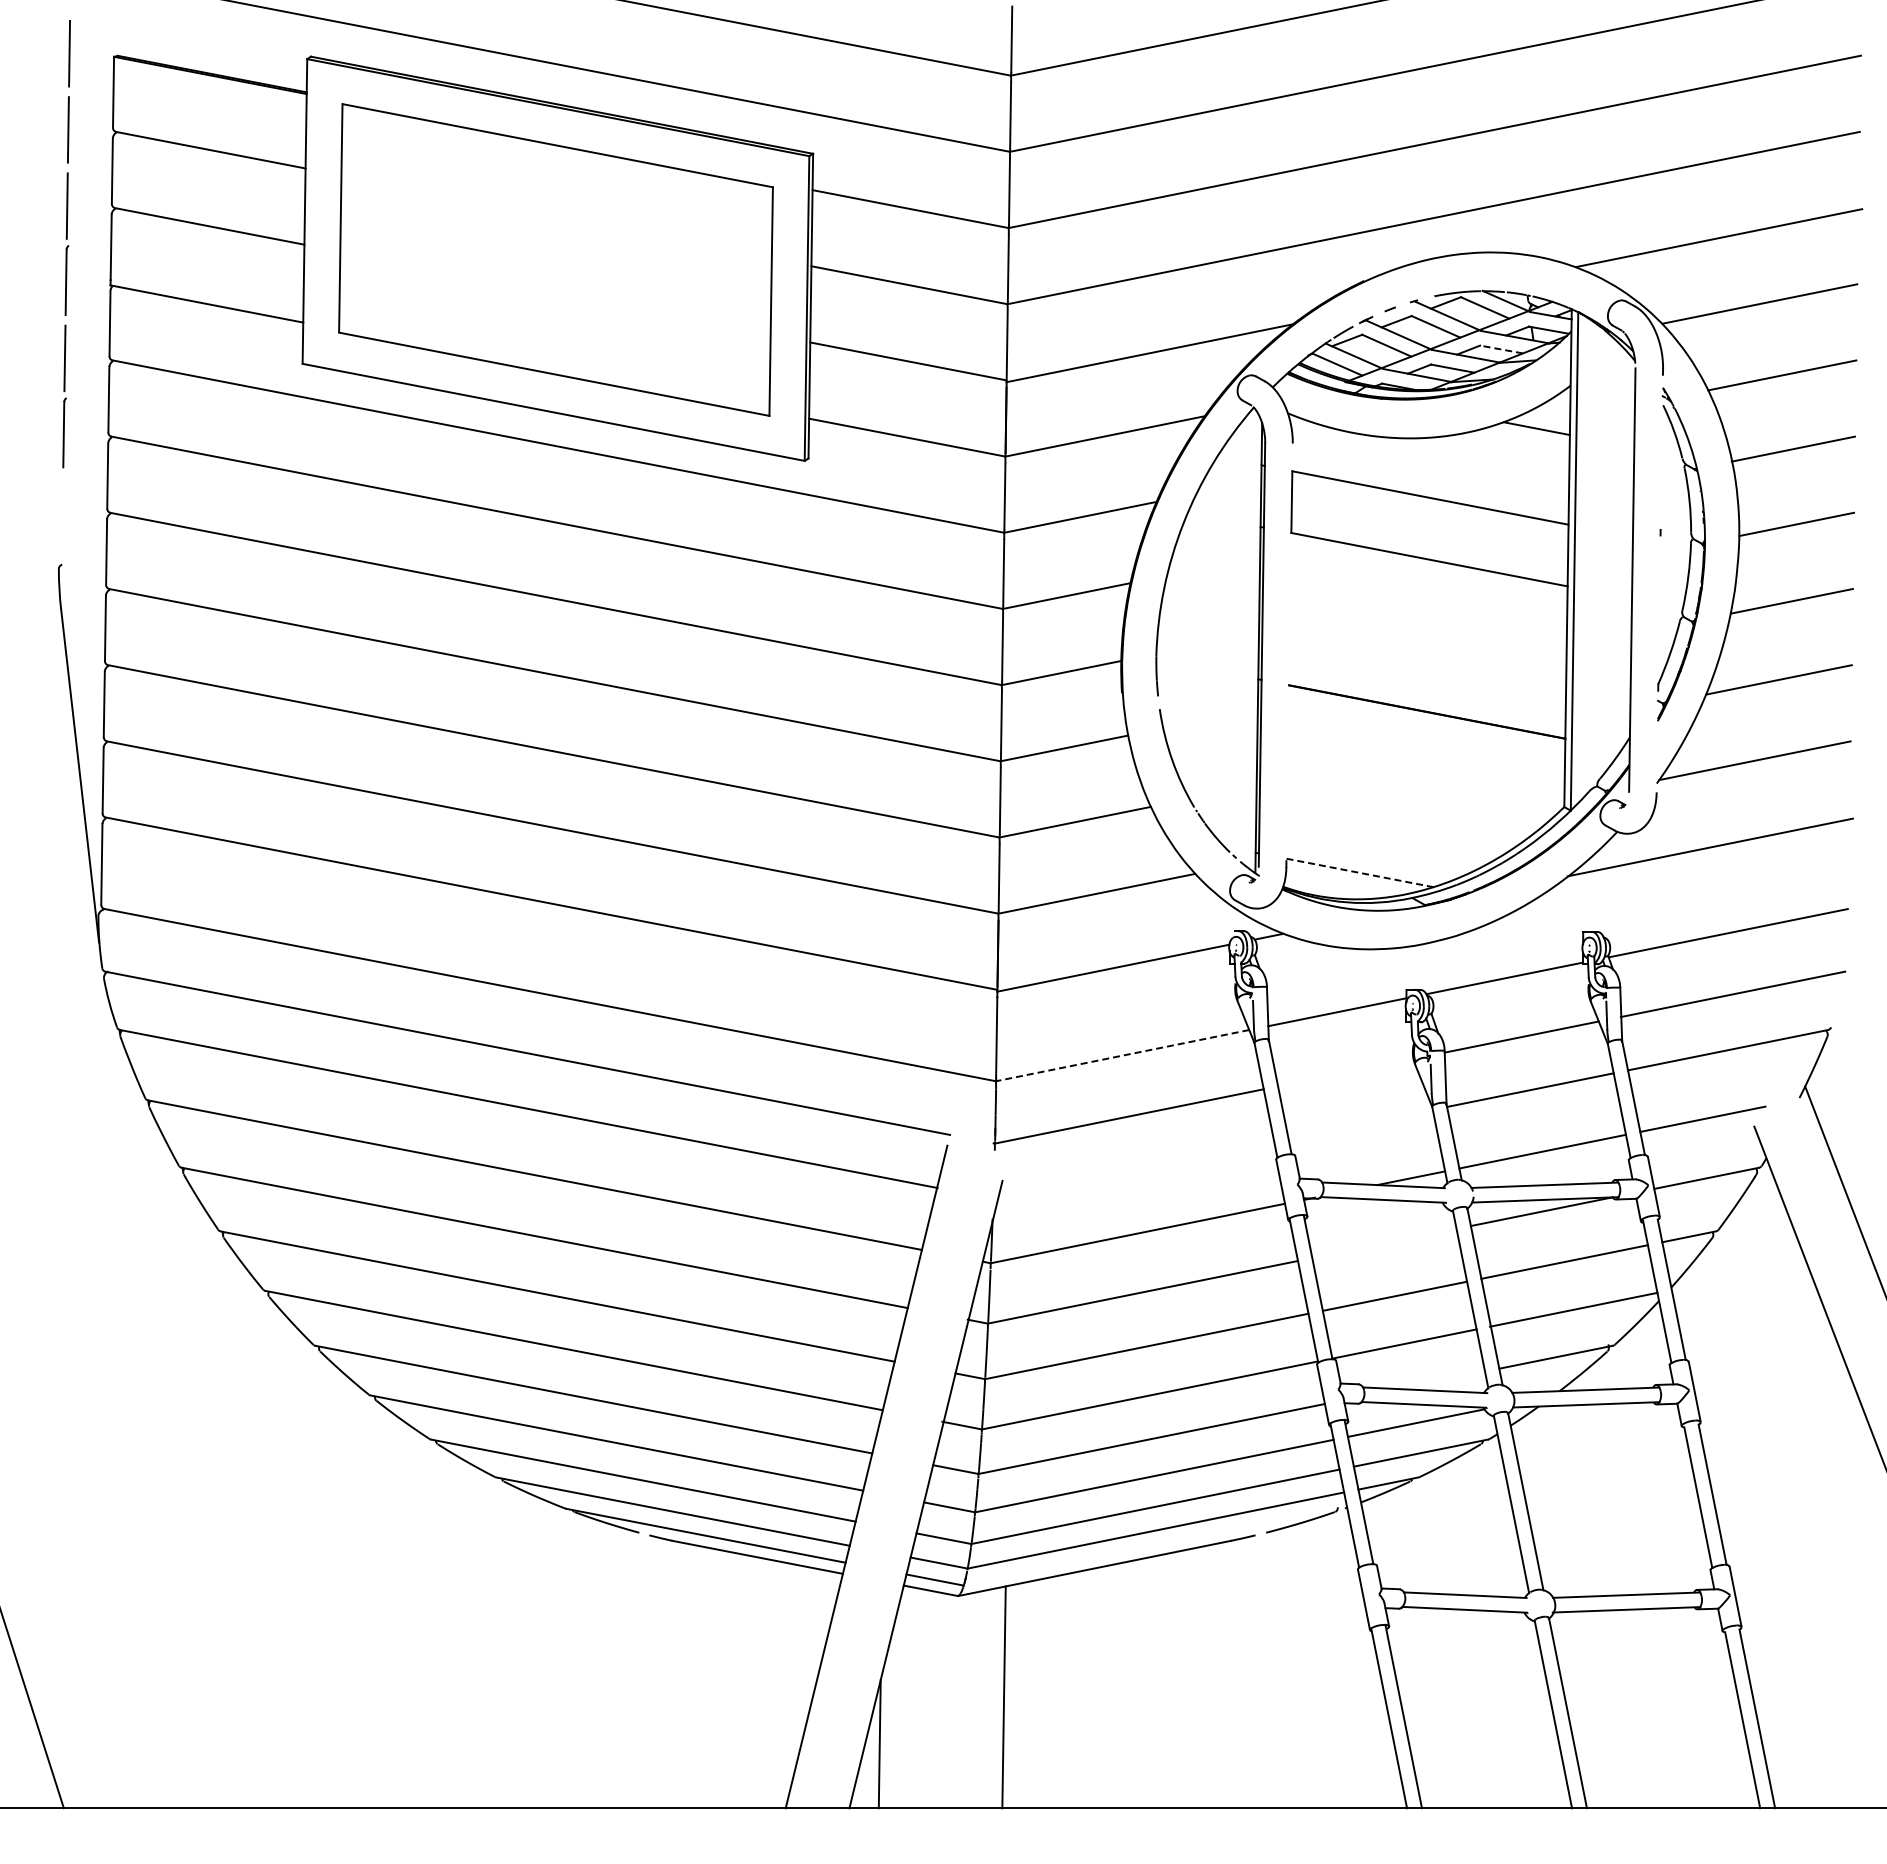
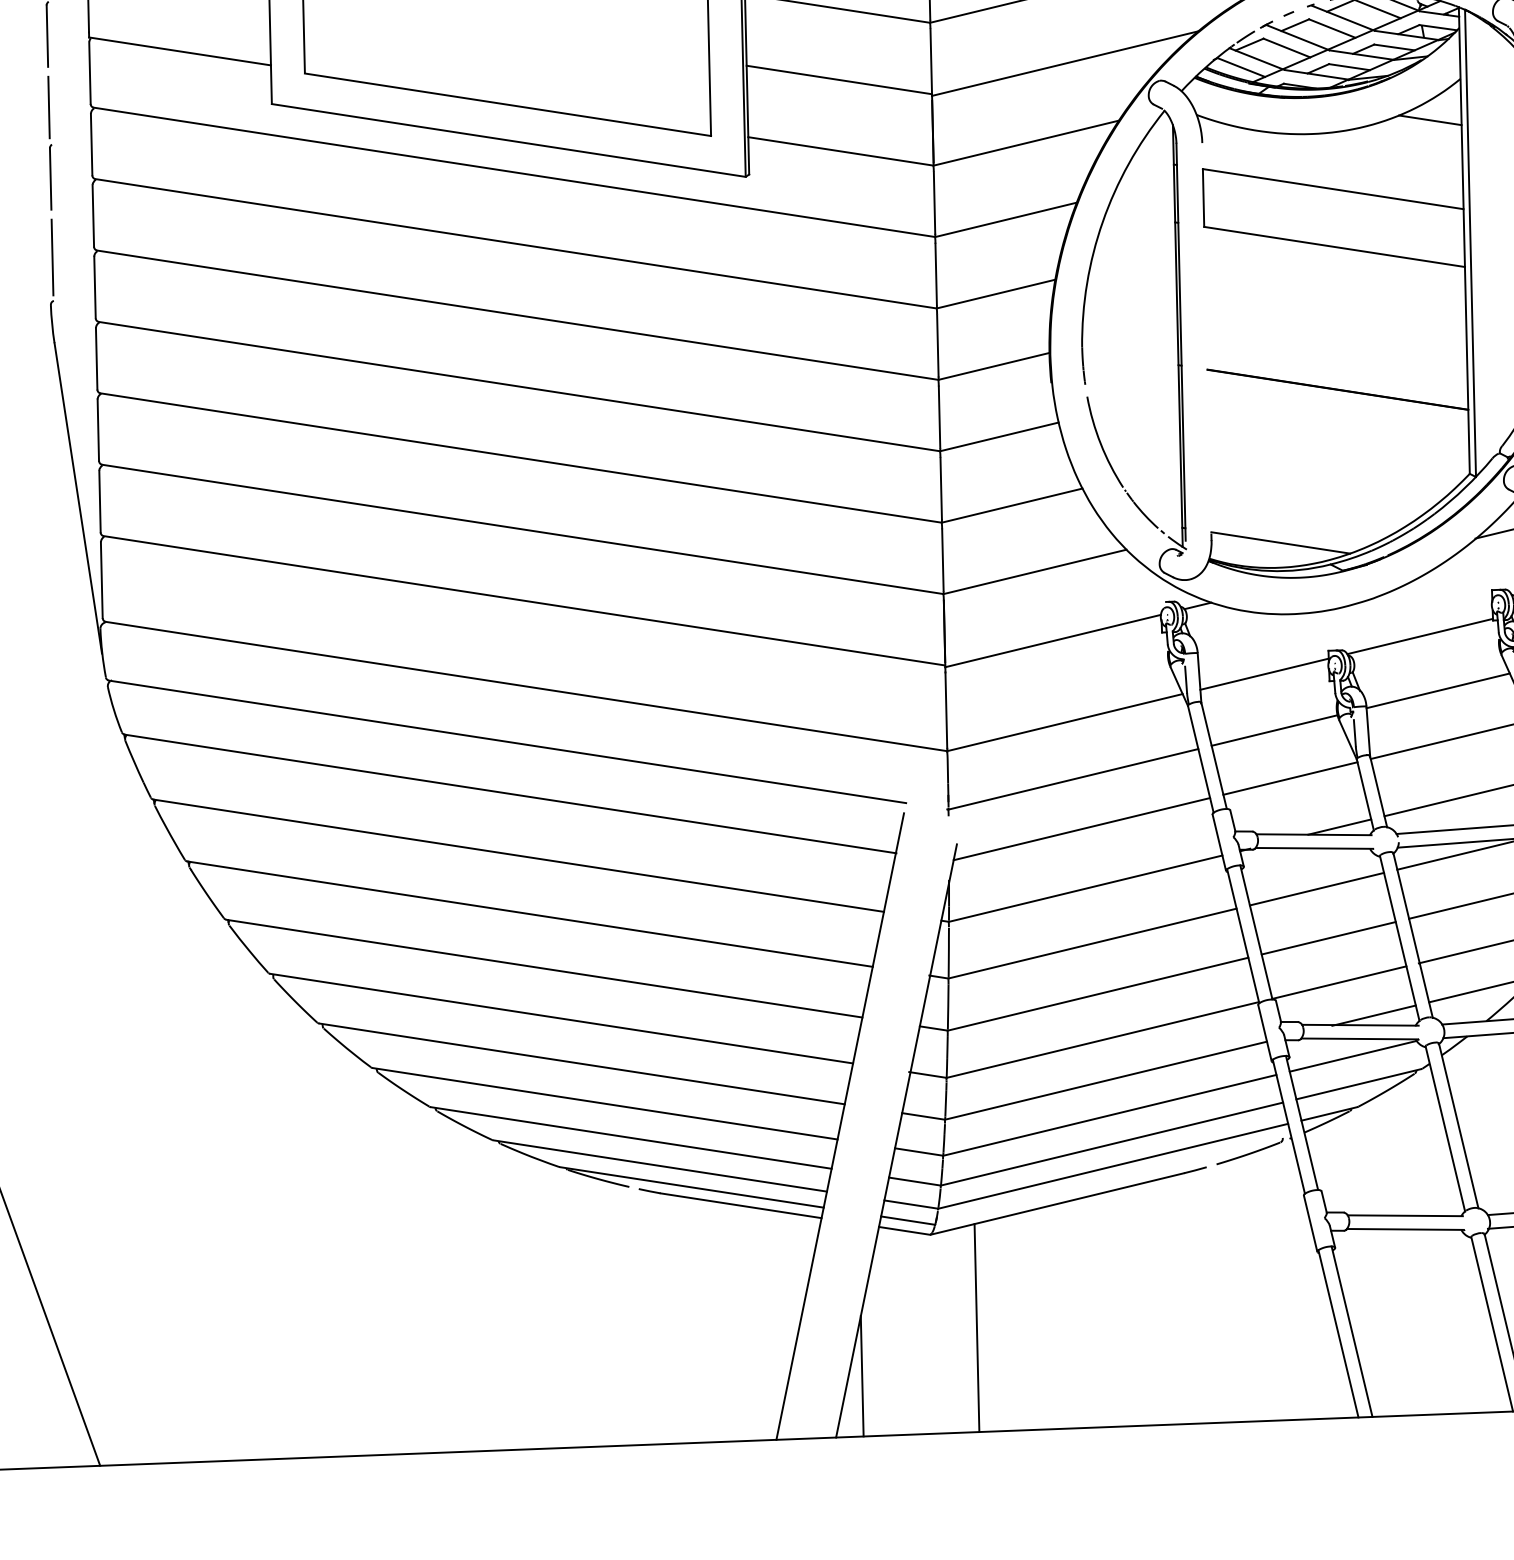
line: (1501, 349) -> (1394, 47), dashed -> solid
line: (62, 518) -> (52, 257), added
line: (1360, 872) -> (1281, 542), dashed -> solid
line: (1122, 1055) -> (1064, 722), dashed -> solid
line: (1345, 1072) -> (1274, 730), added
line: (1360, 1124) -> (1290, 778), added
line: (1136, 1169) -> (1082, 828), added
line: (1384, 1243) -> (1317, 889), added
line: (1439, 1380) -> (1373, 1015), added

